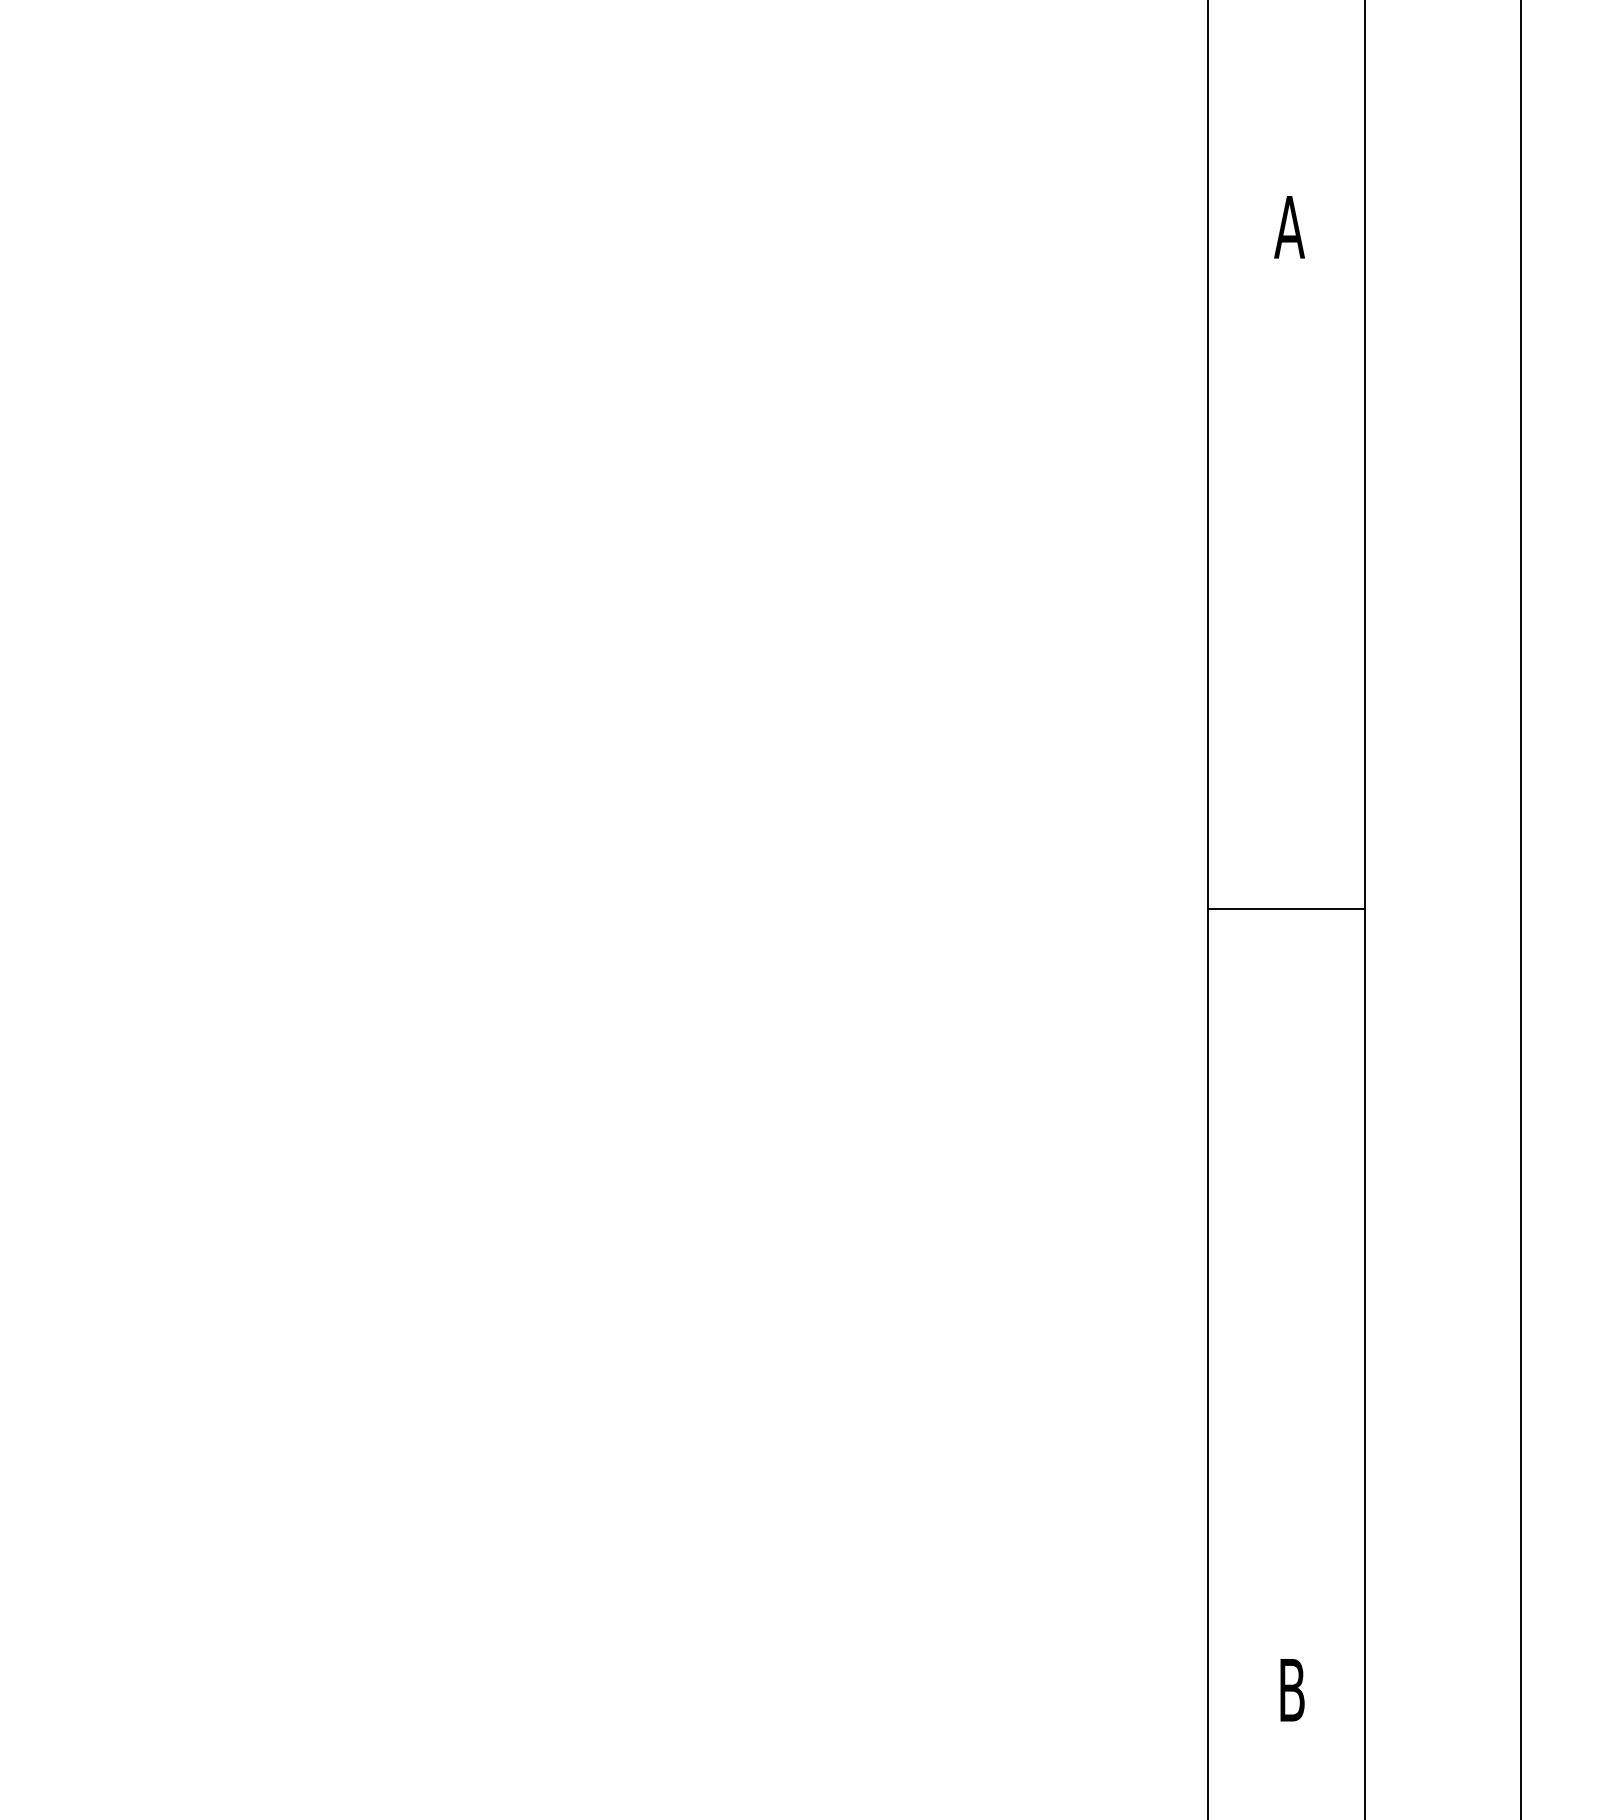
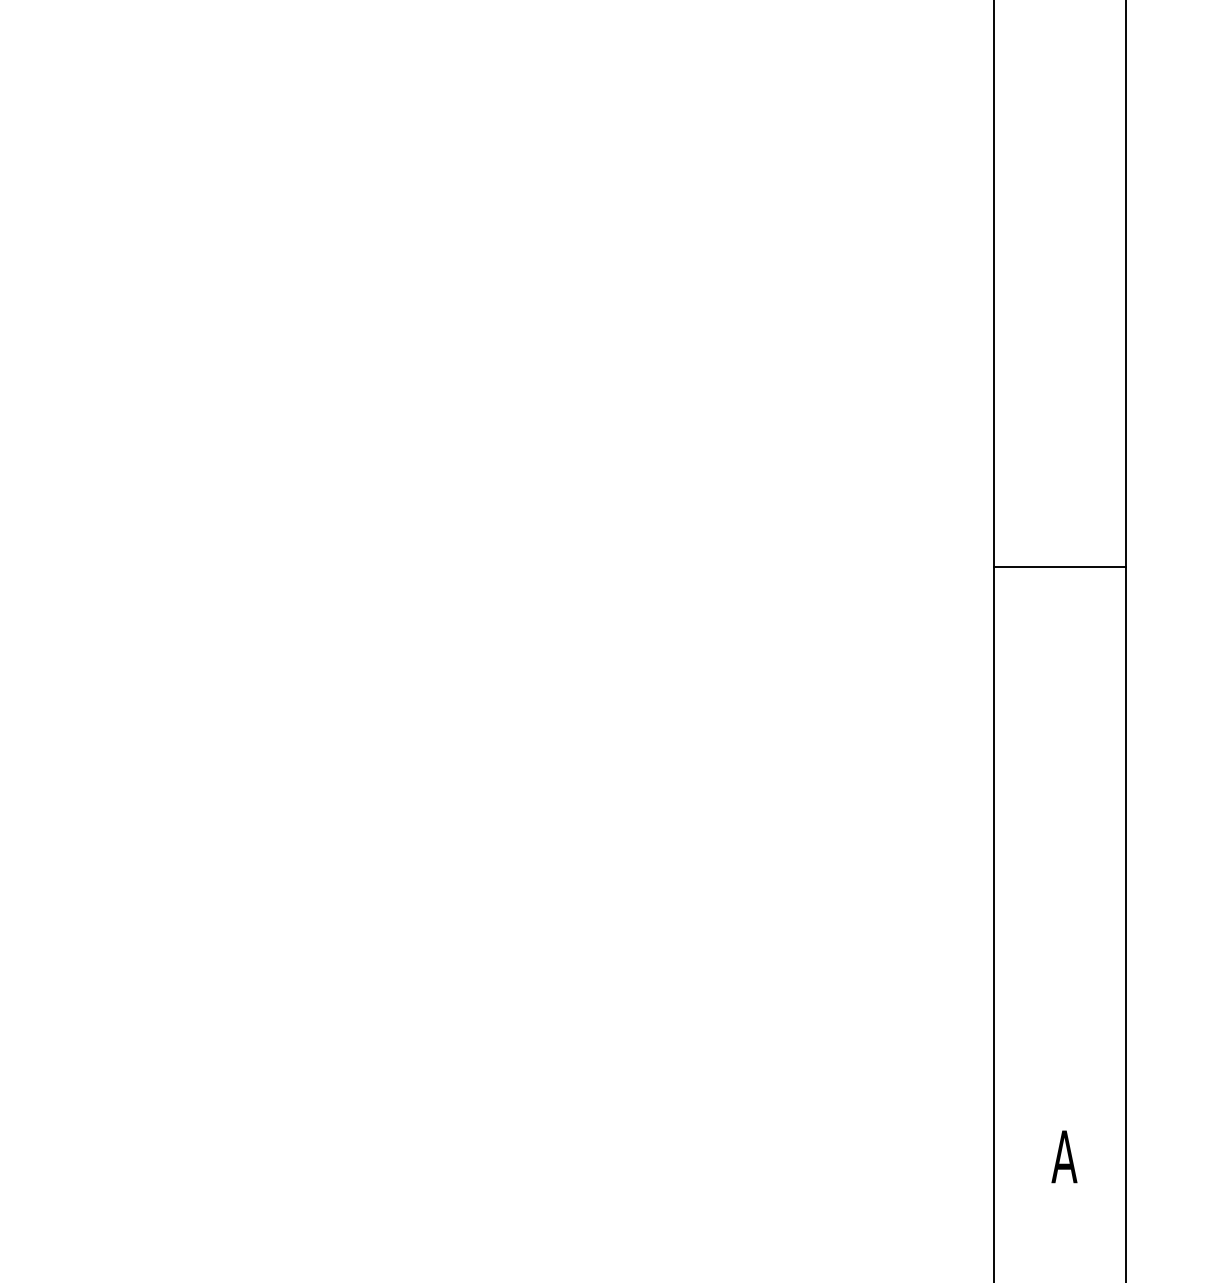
line: (1286, 908) -> (1059, 567), moved
text: (1291, 1690) -> (1064, 1157), B -> A

